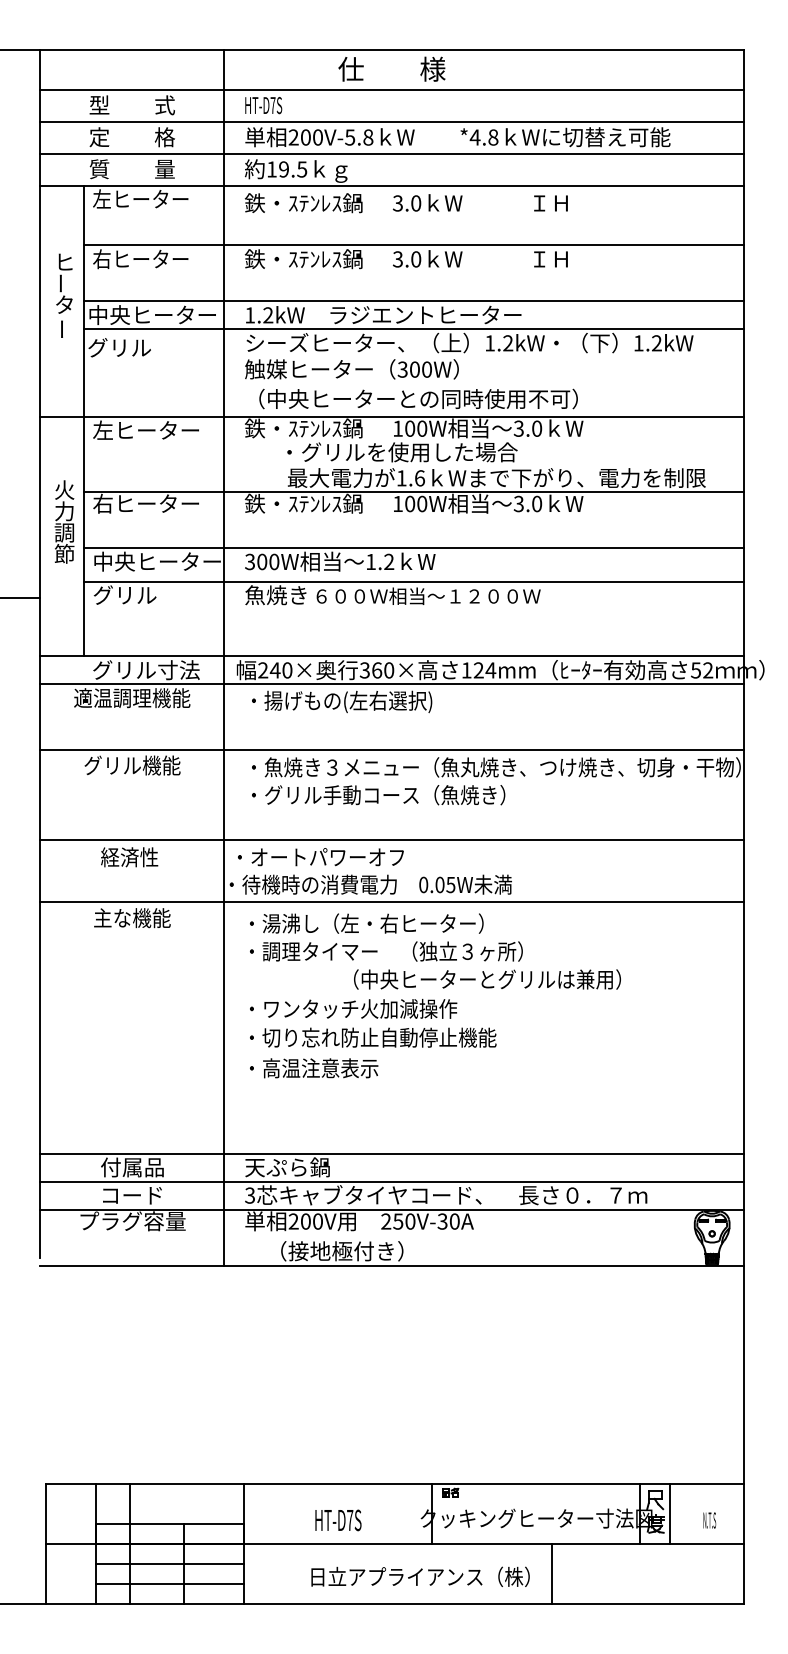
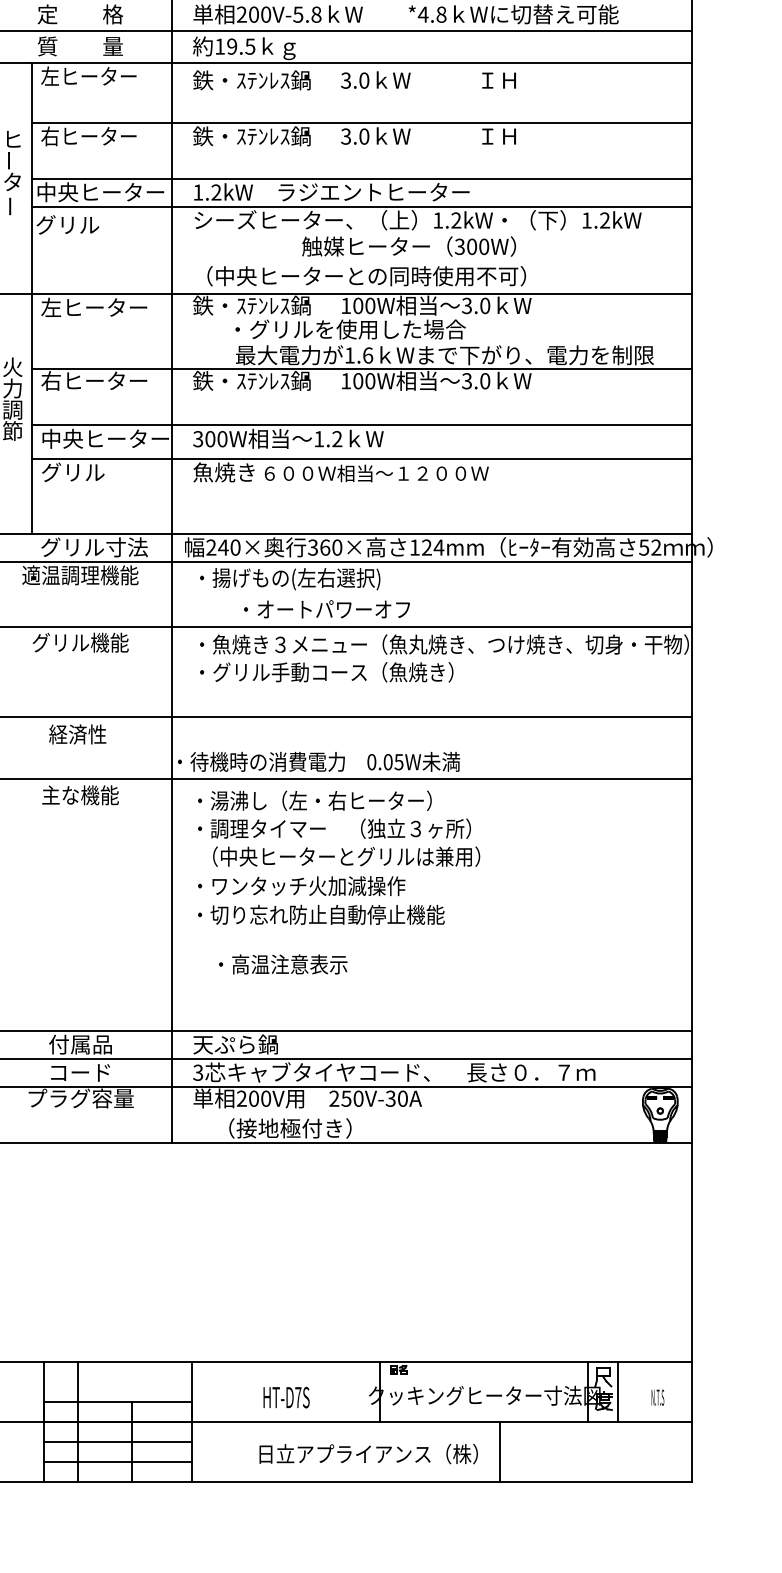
text: (351, 369) -> (408, 246), moved
text: (320, 857) -> (326, 609), moved
text: (487, 979) -> (346, 856), moved
text: (314, 1068) -> (283, 964), moved

